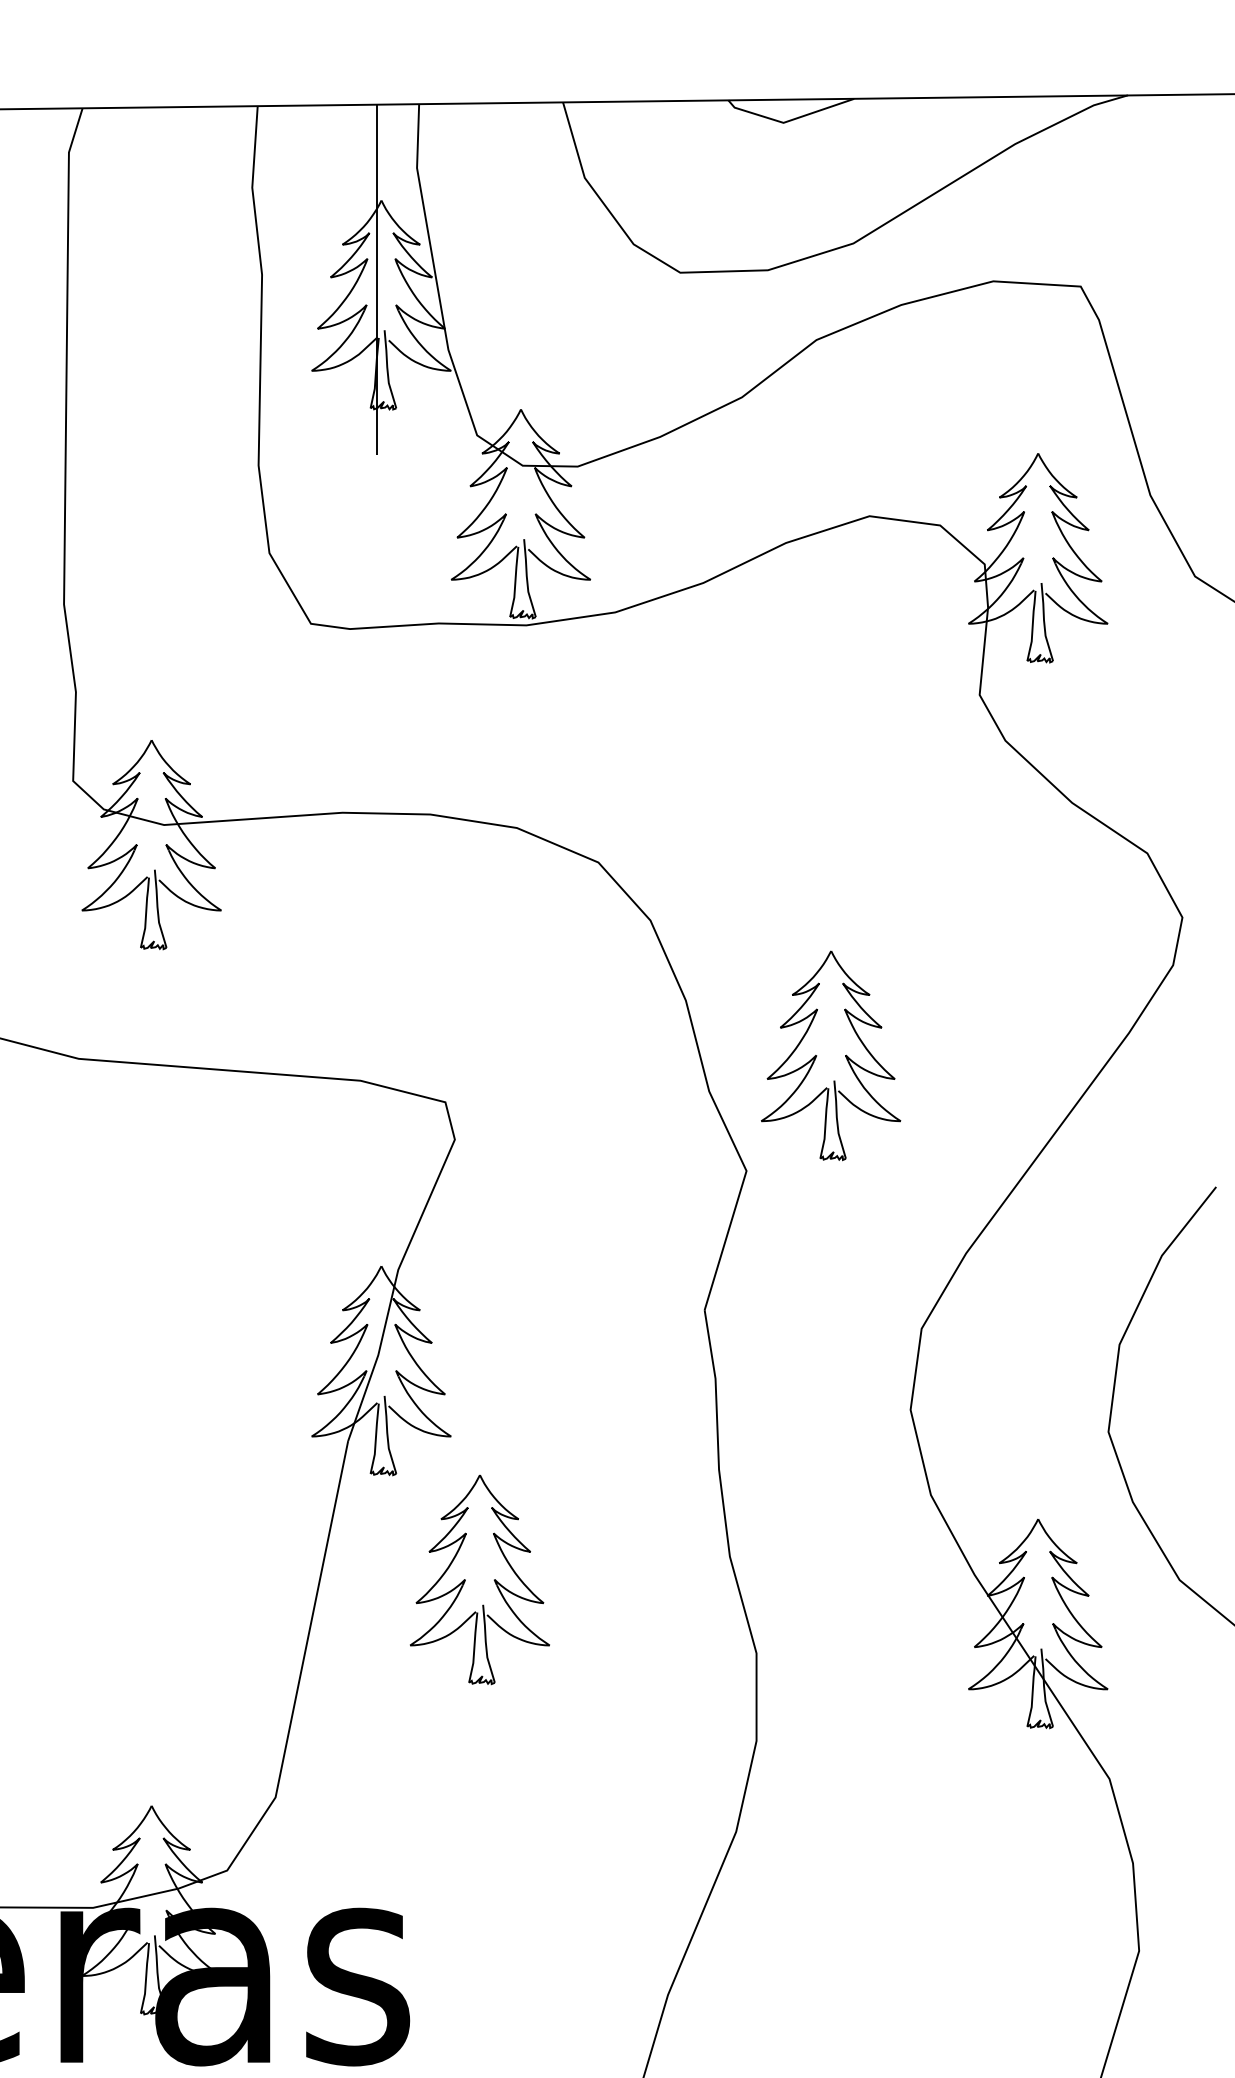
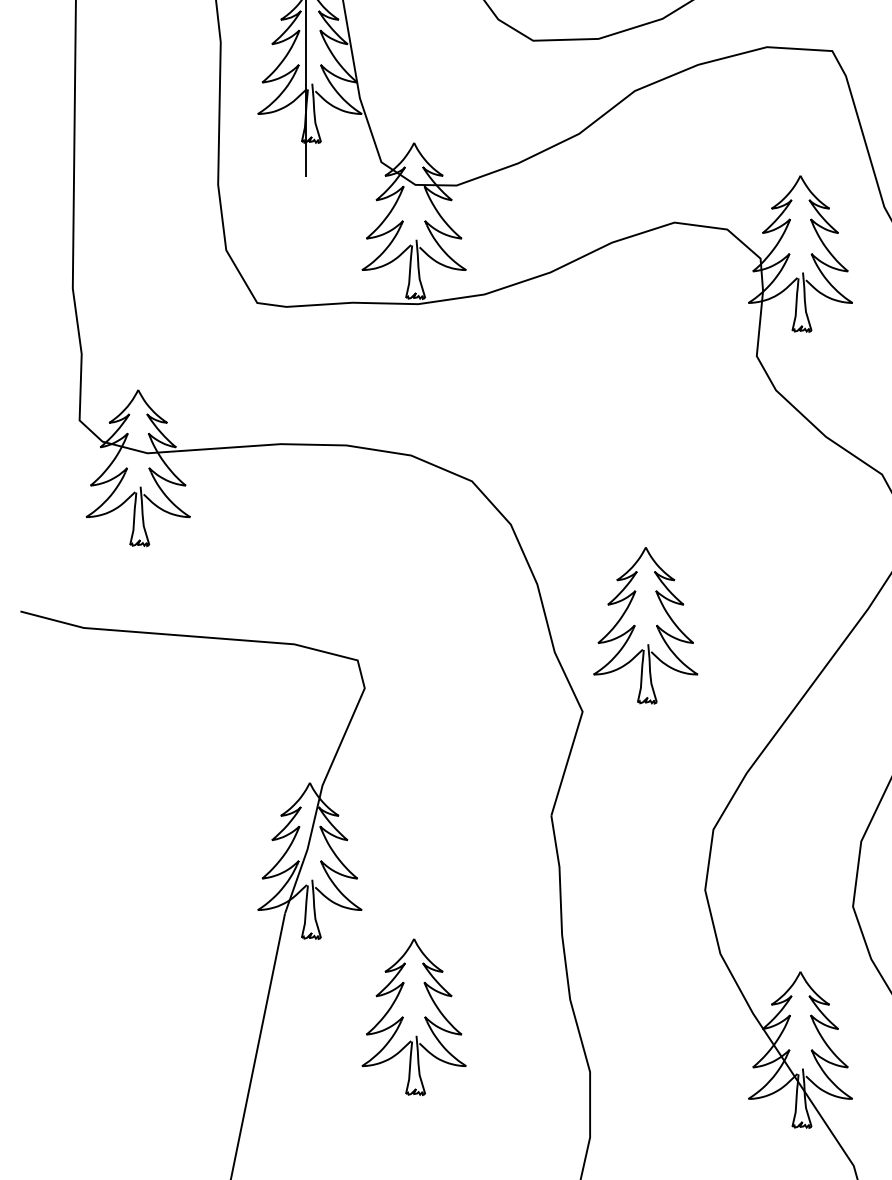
part: (465, 1579) -> (403, 1016), moved

